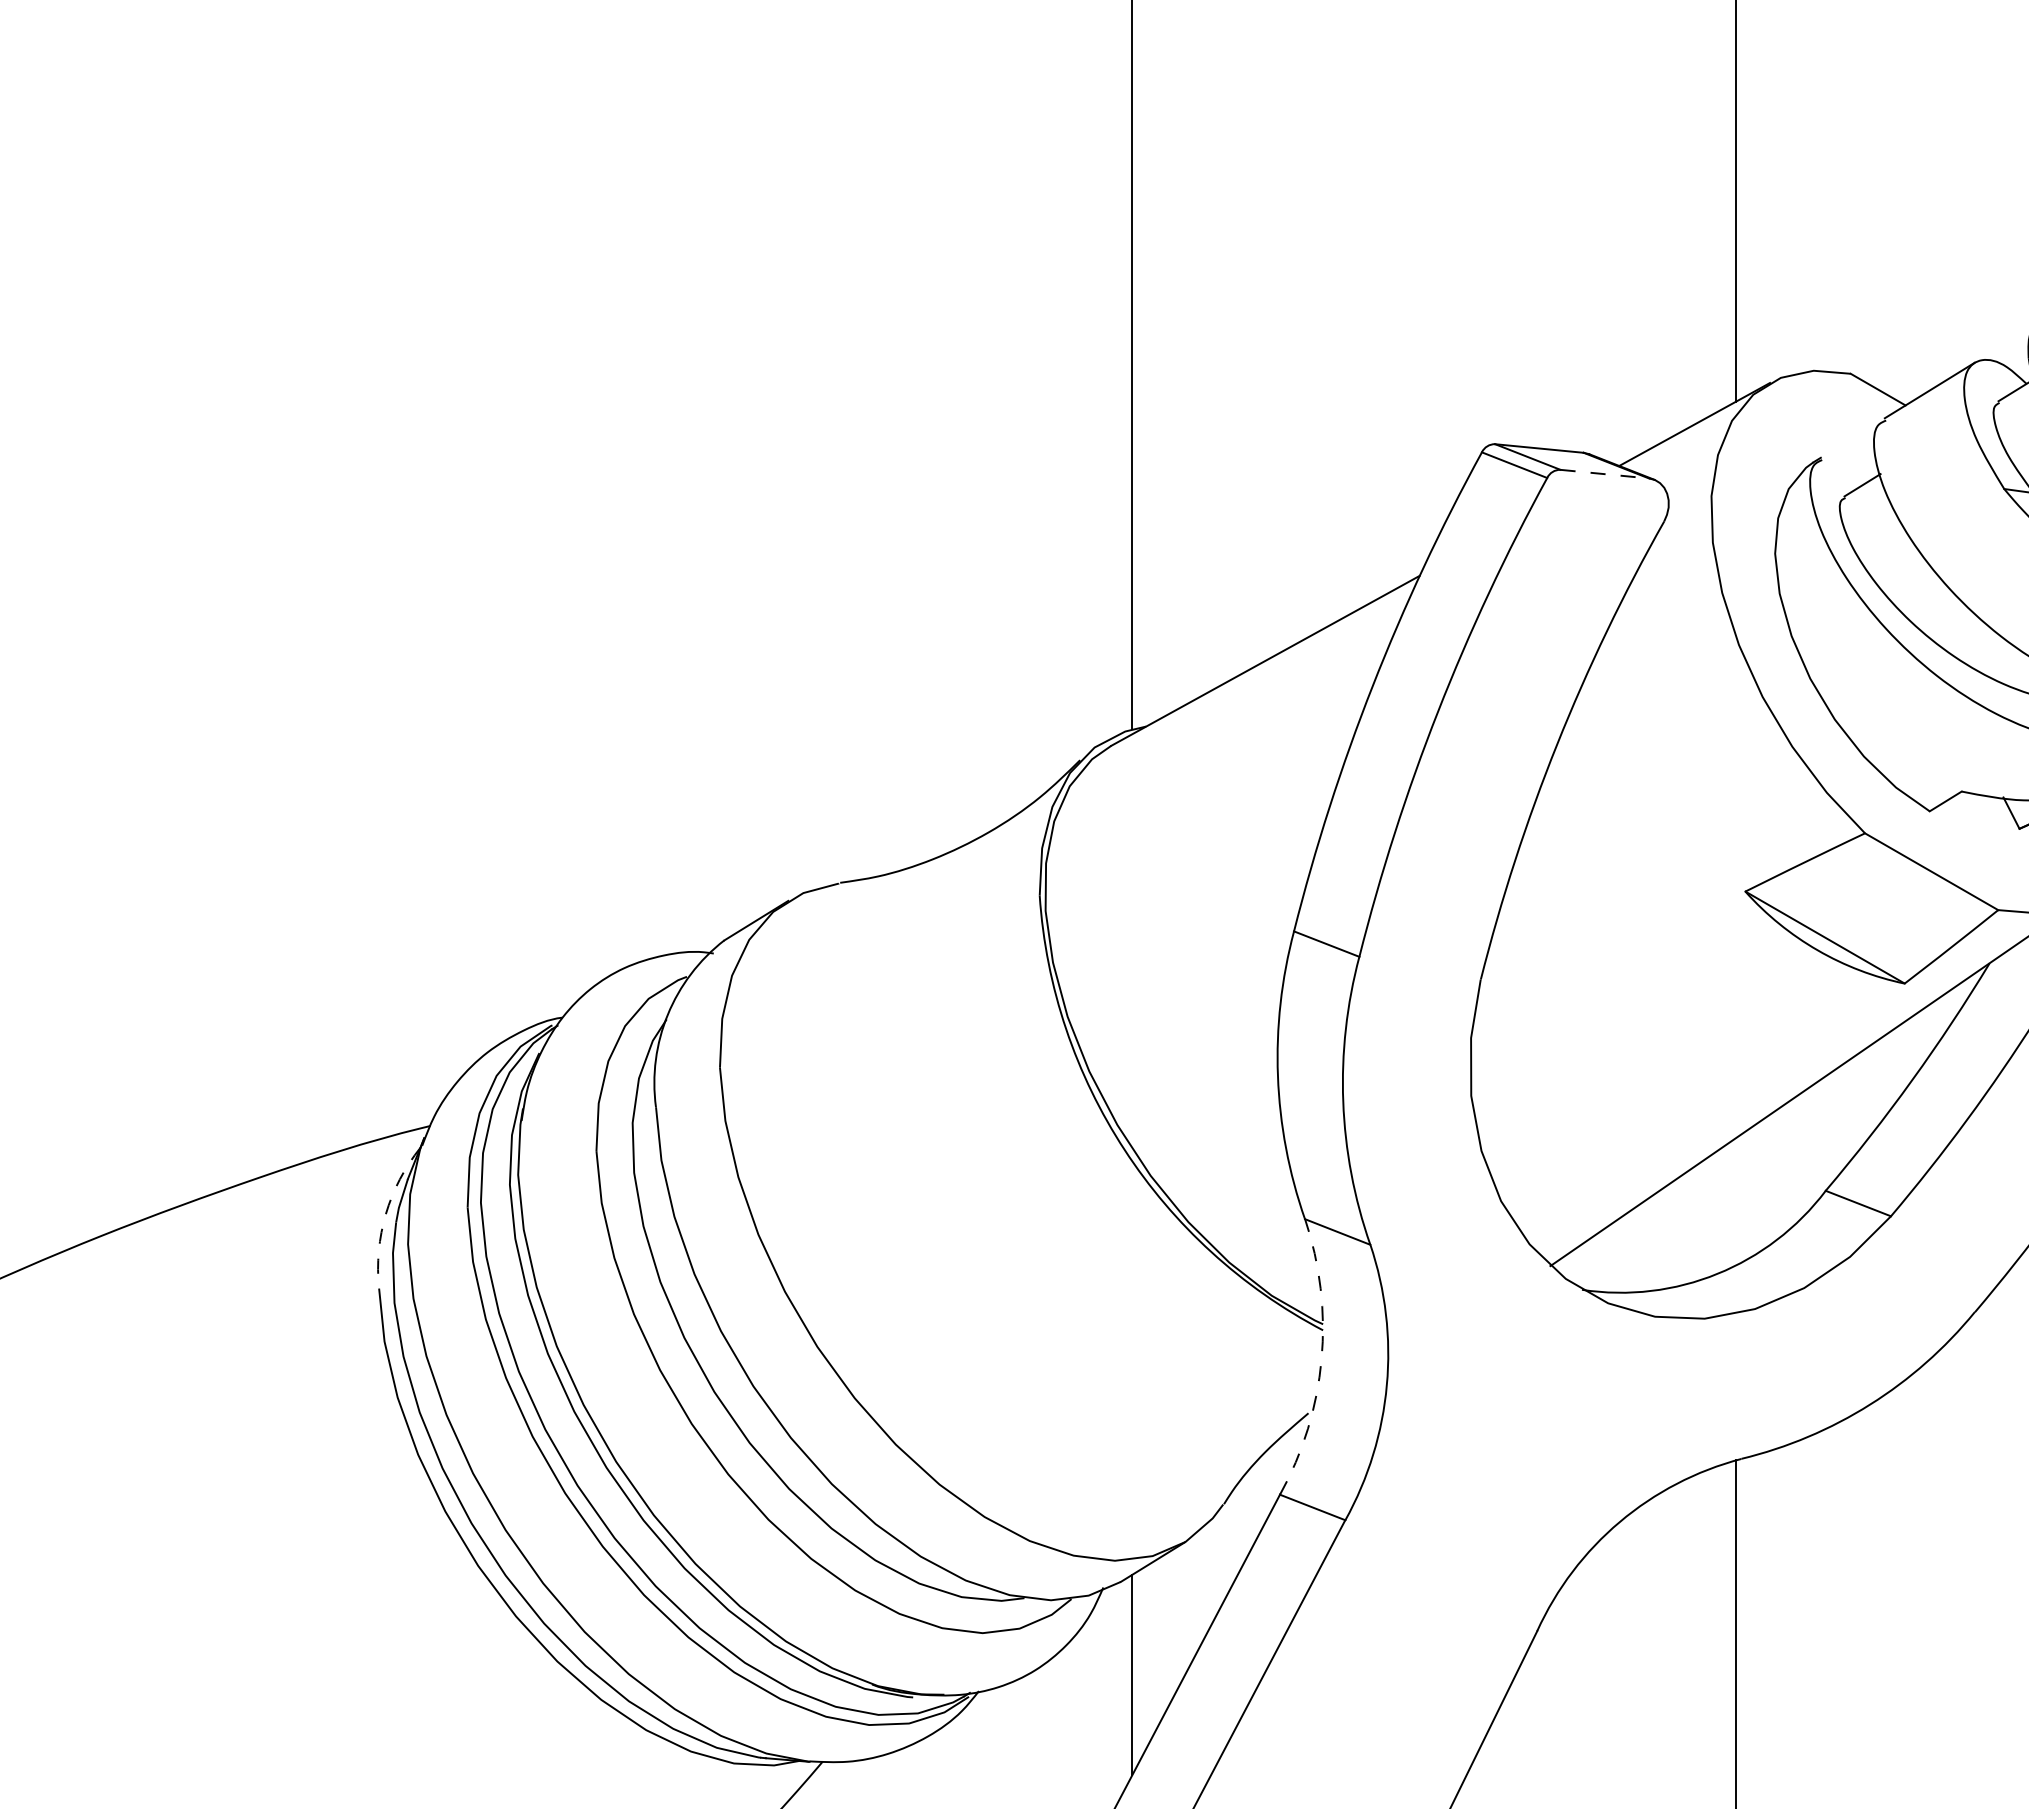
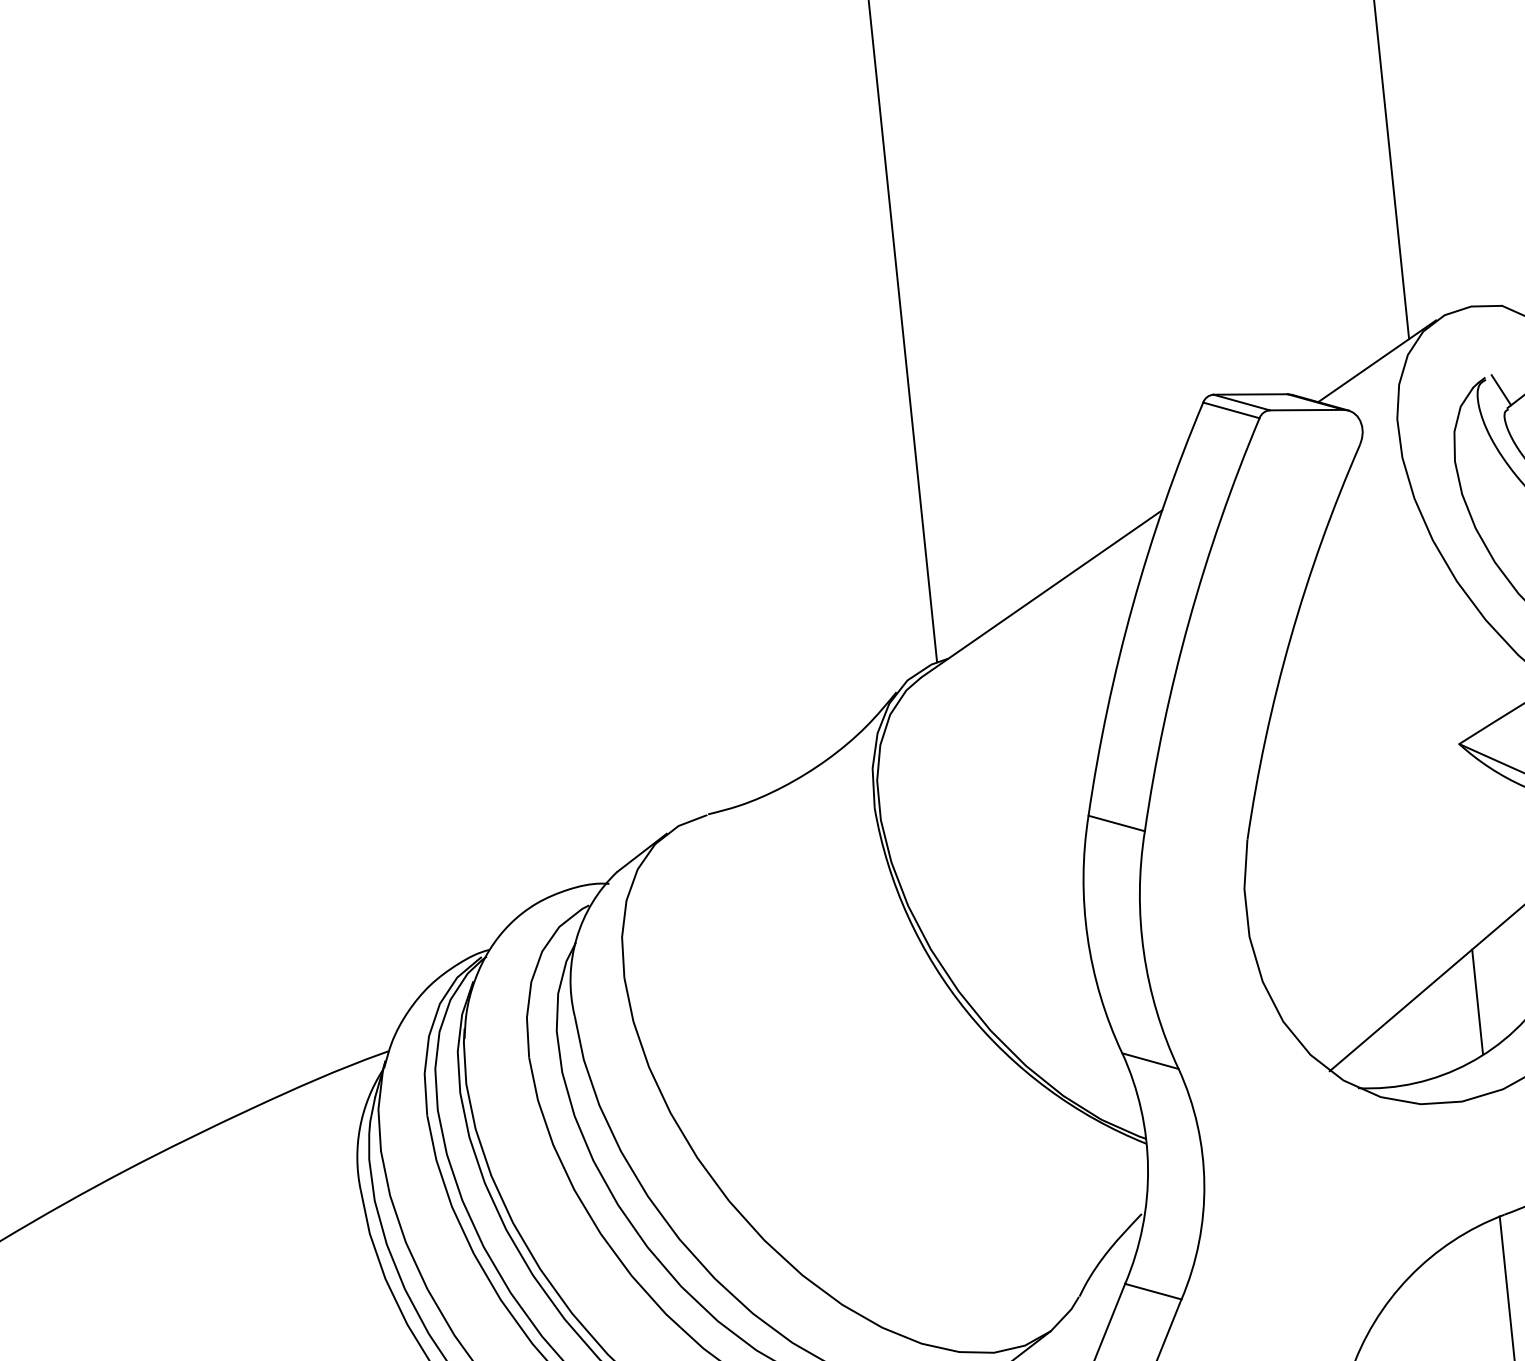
line: (1605, 474) -> (1307, 410), dashed -> solid
line: (1839, 474) -> (1501, 390), added
line: (1735, 1201) -> (1477, 1001), added
arc: (385, 1214) -> (359, 1128), dashed -> solid
arc: (1321, 1359) -> (1147, 1168), dashed -> solid

